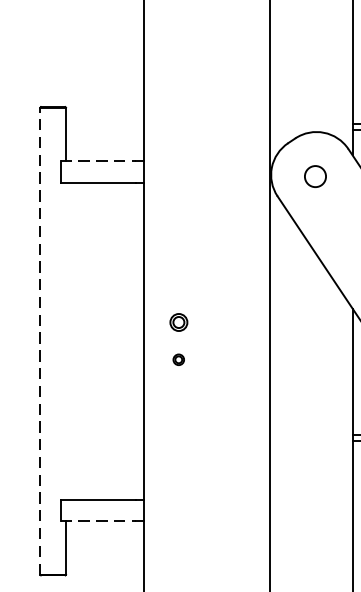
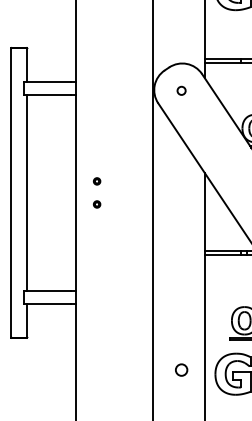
line: (98, 161) -> (47, 81), dashed -> solid
circle: (315, 175) -> (181, 90), size x0.62
part: (177, 322) -> (96, 181), size x0.62
line: (40, 340) -> (11, 192), dashed -> solid
line: (66, 340) -> (27, 192), added
line: (98, 521) -> (47, 304), dashed -> solid

